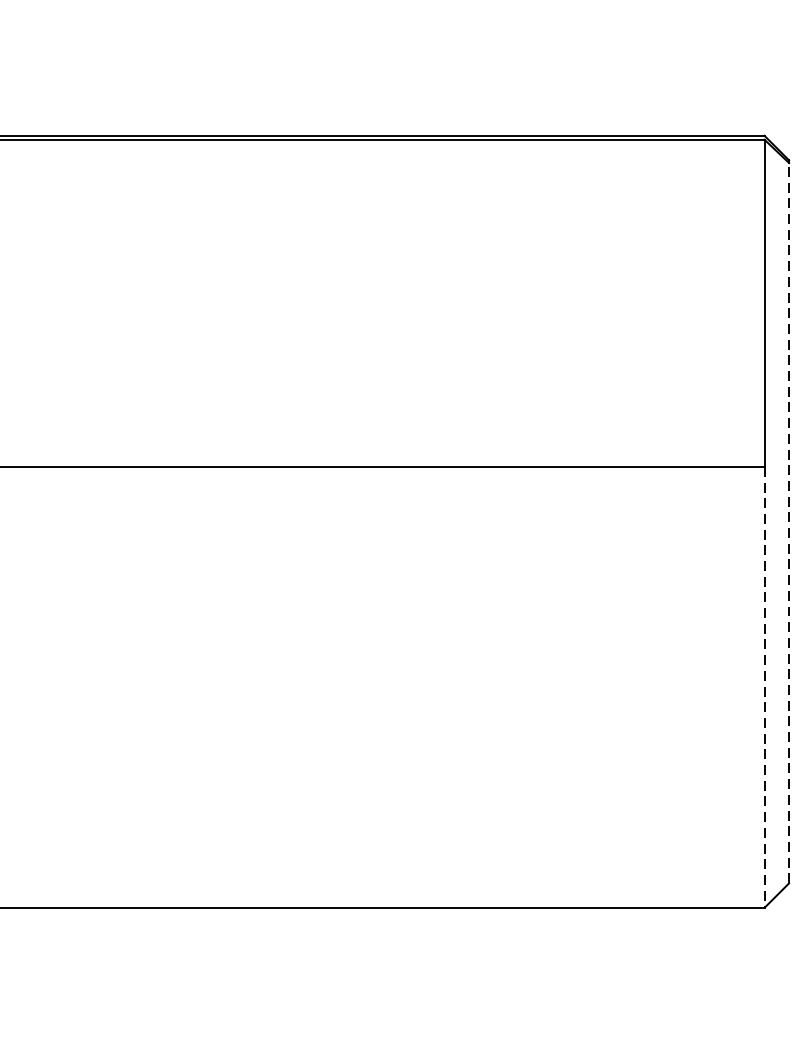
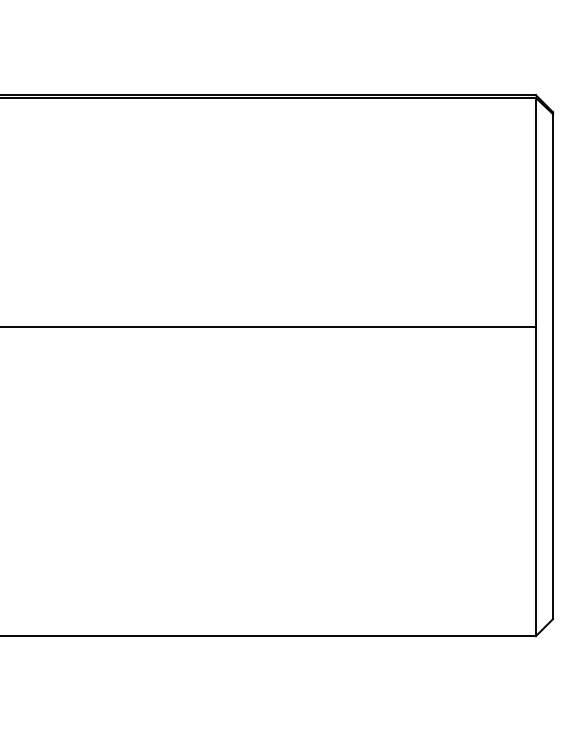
line: (789, 523) -> (553, 366), dashed -> solid
line: (763, 687) -> (535, 481), dashed -> solid

